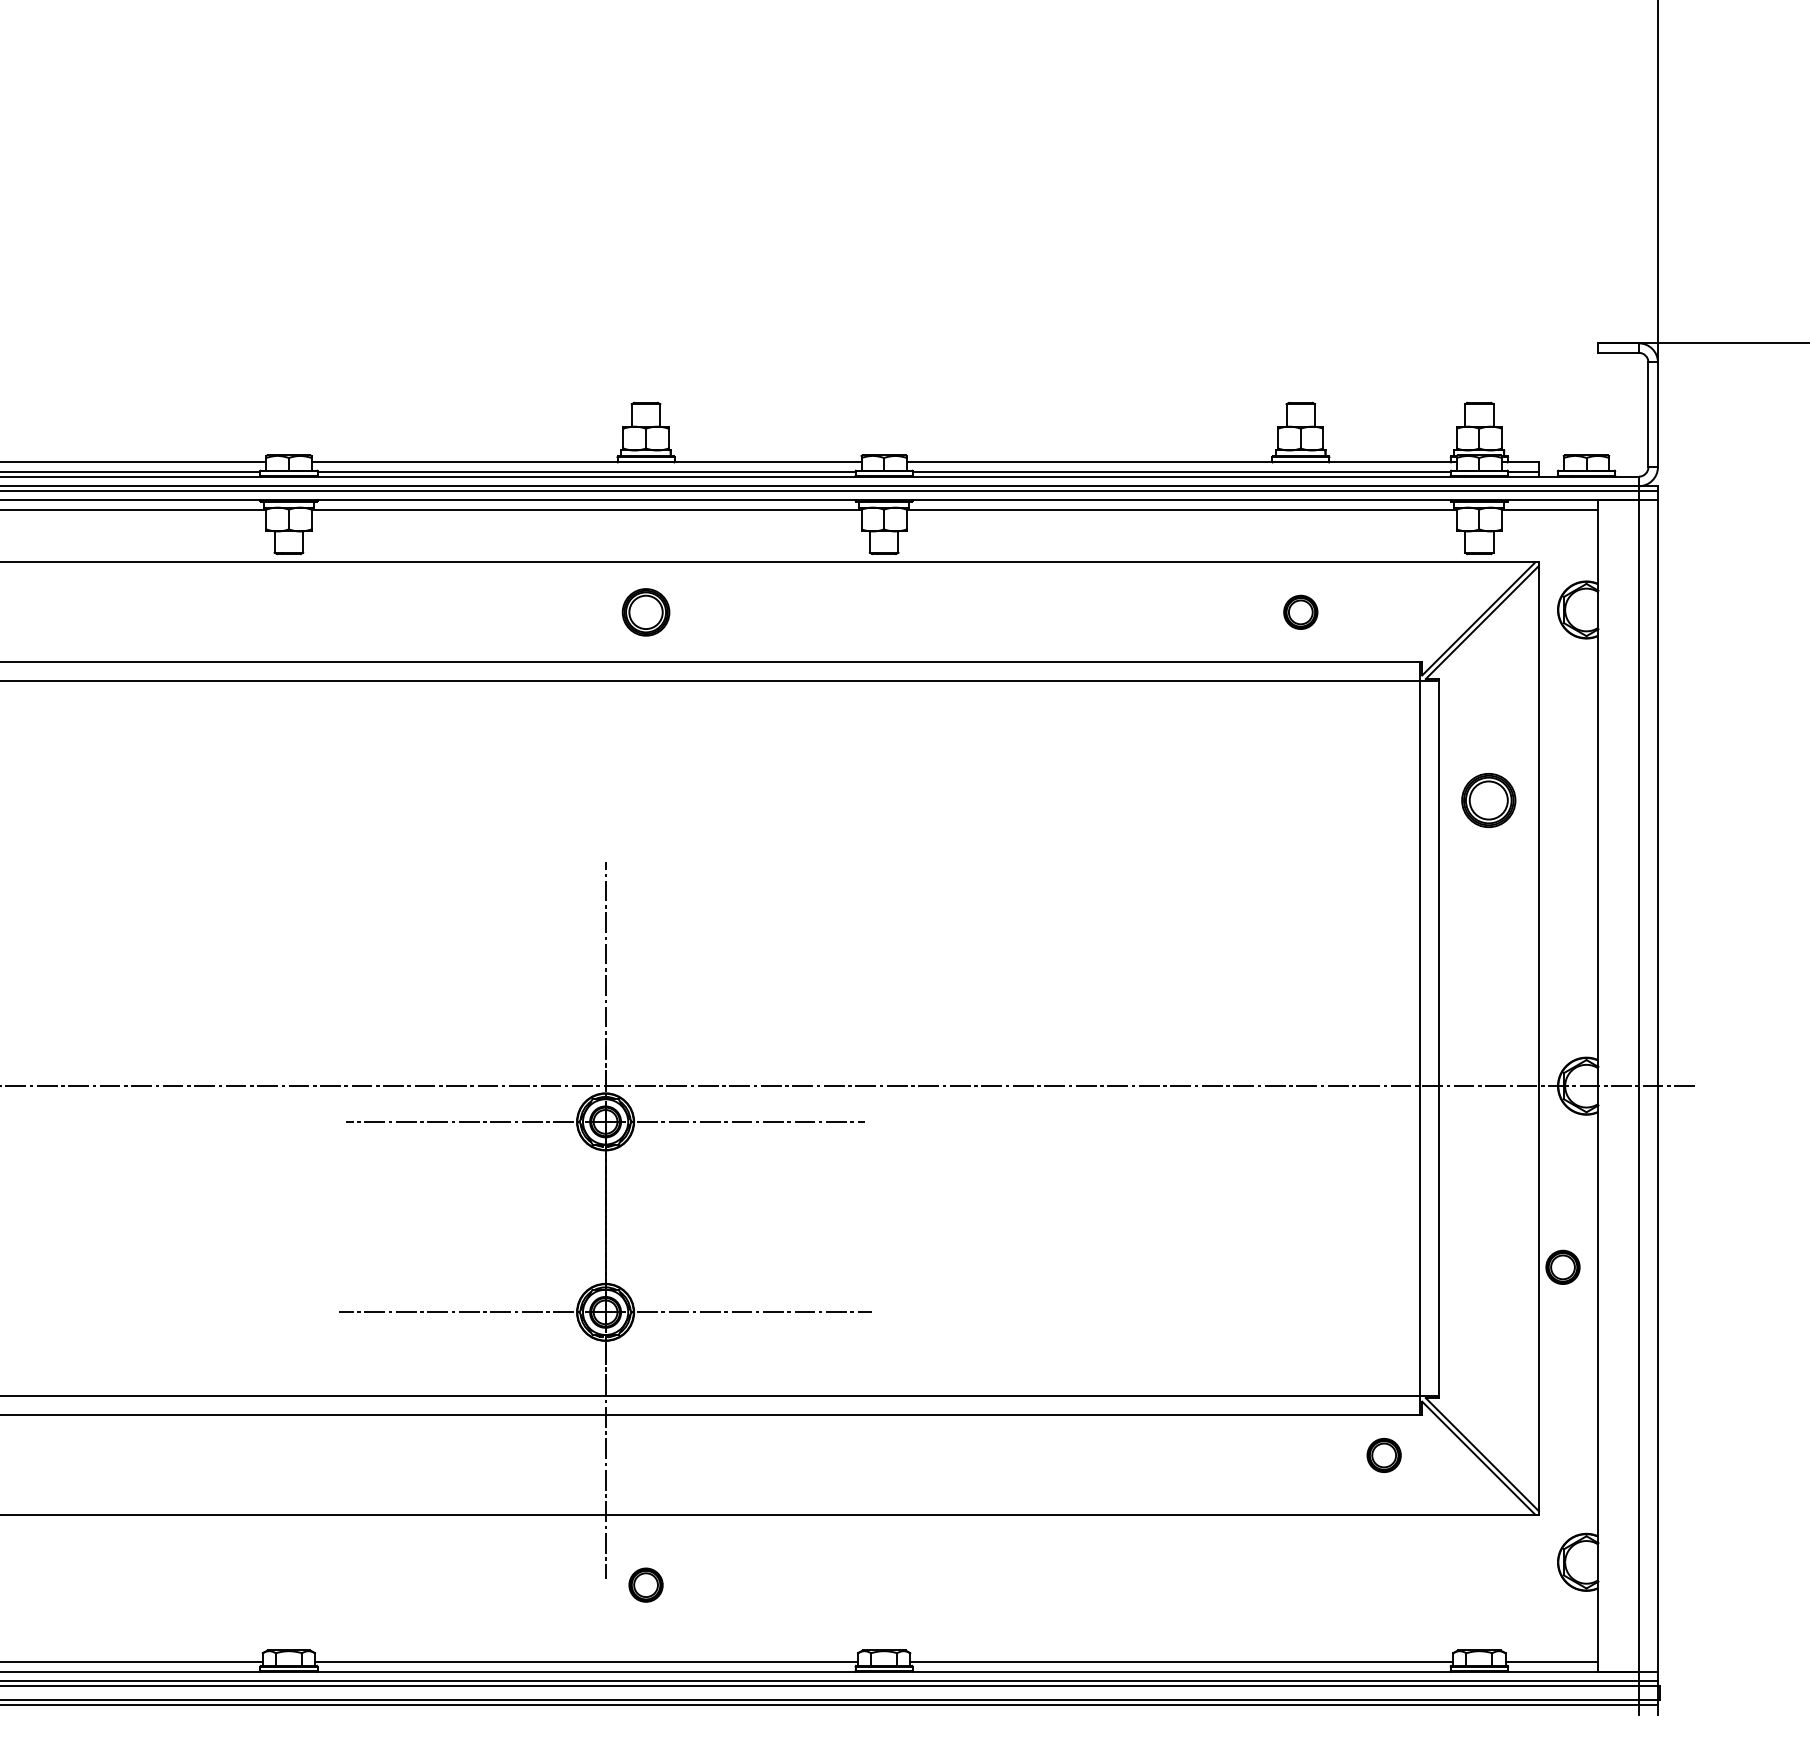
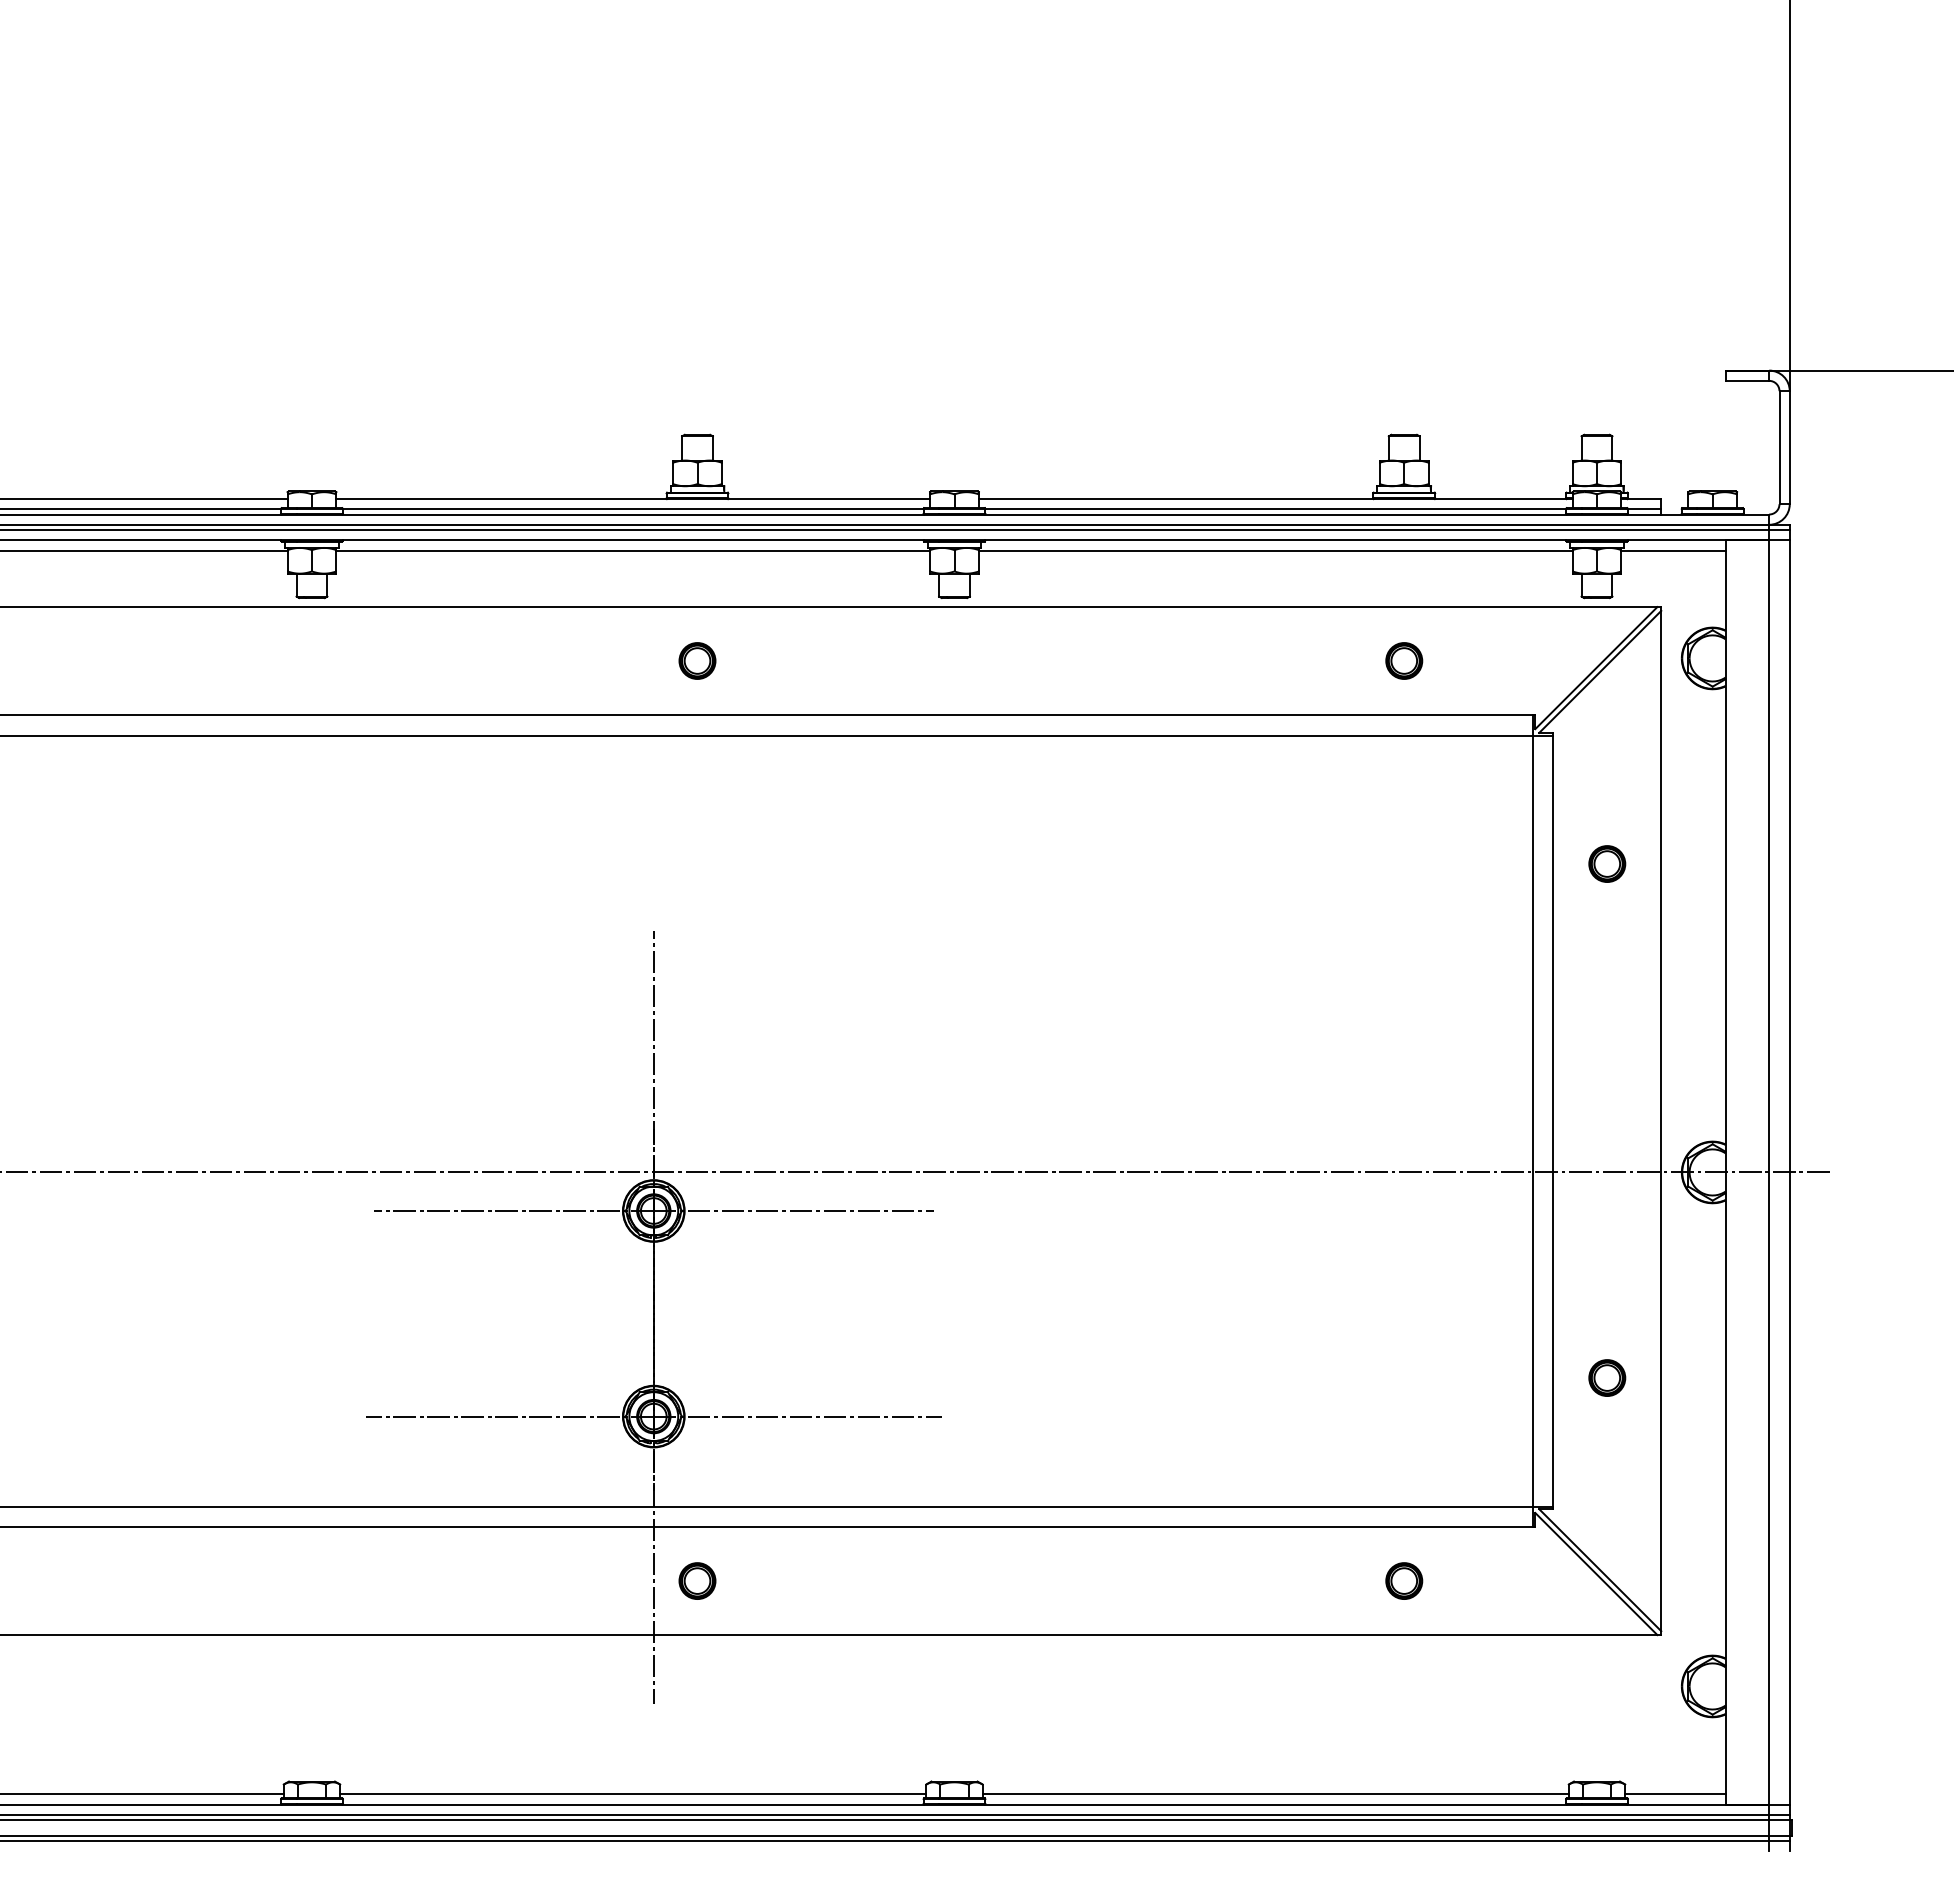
part: (646, 611) -> (697, 660), size x0.71
part: (1489, 799) -> (1607, 863), size x0.62
part: (1563, 1266) -> (1607, 1377), moved
part: (1384, 1454) -> (1404, 1580), moved
part: (646, 1584) -> (697, 1580), moved

